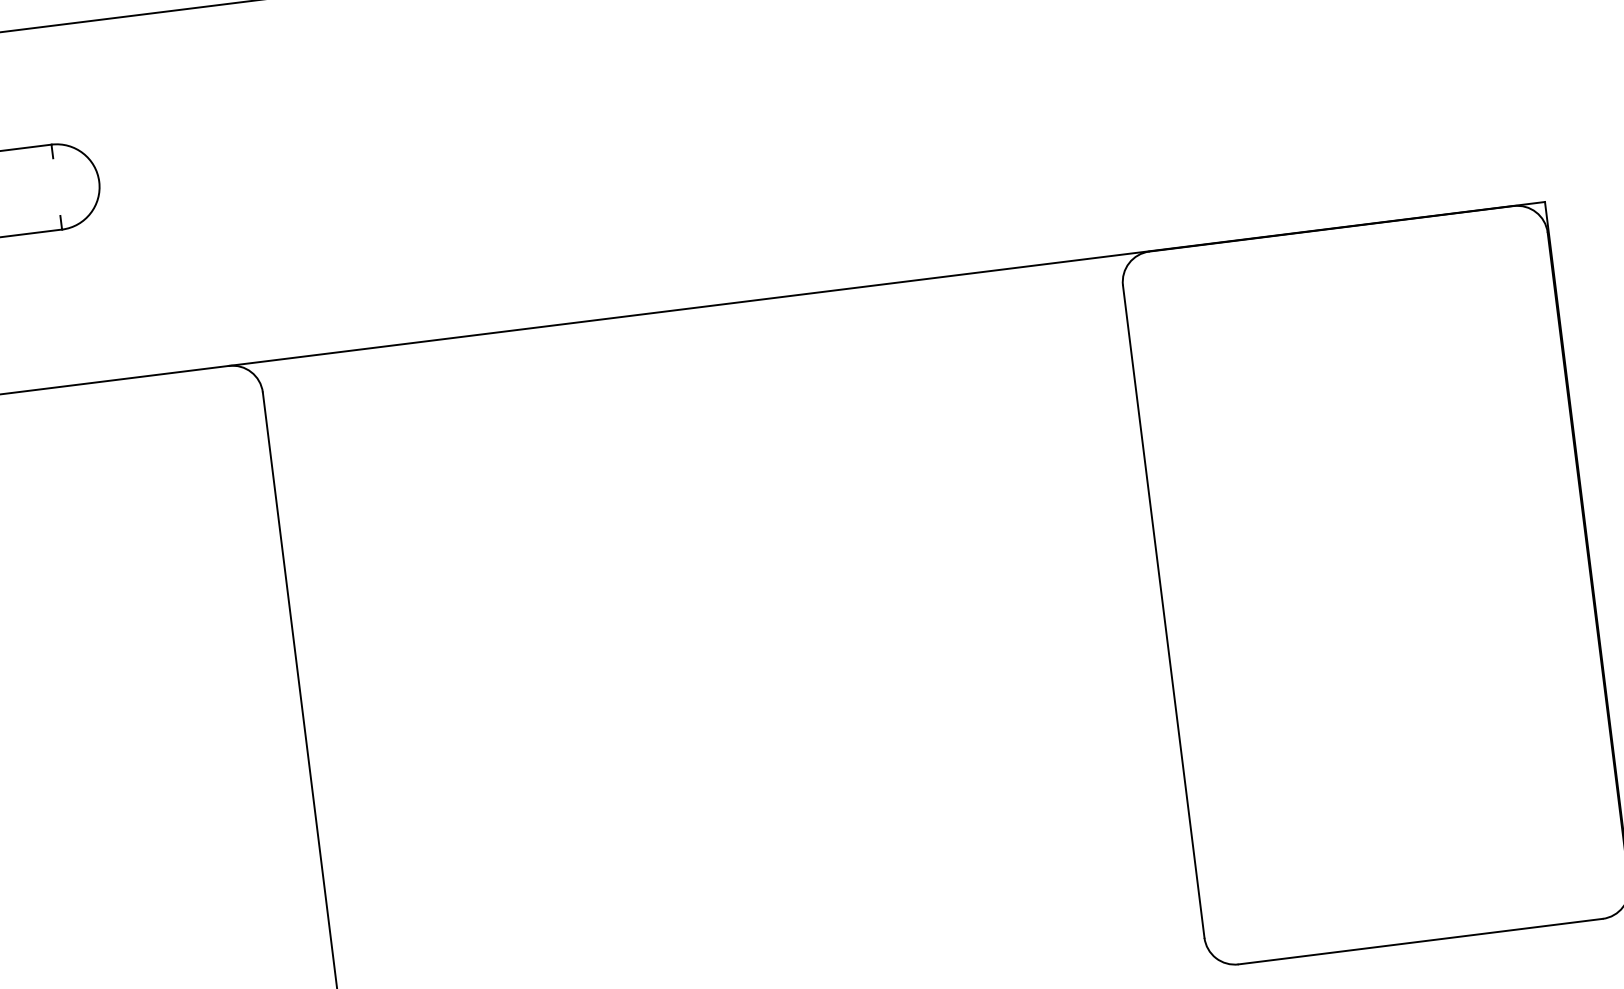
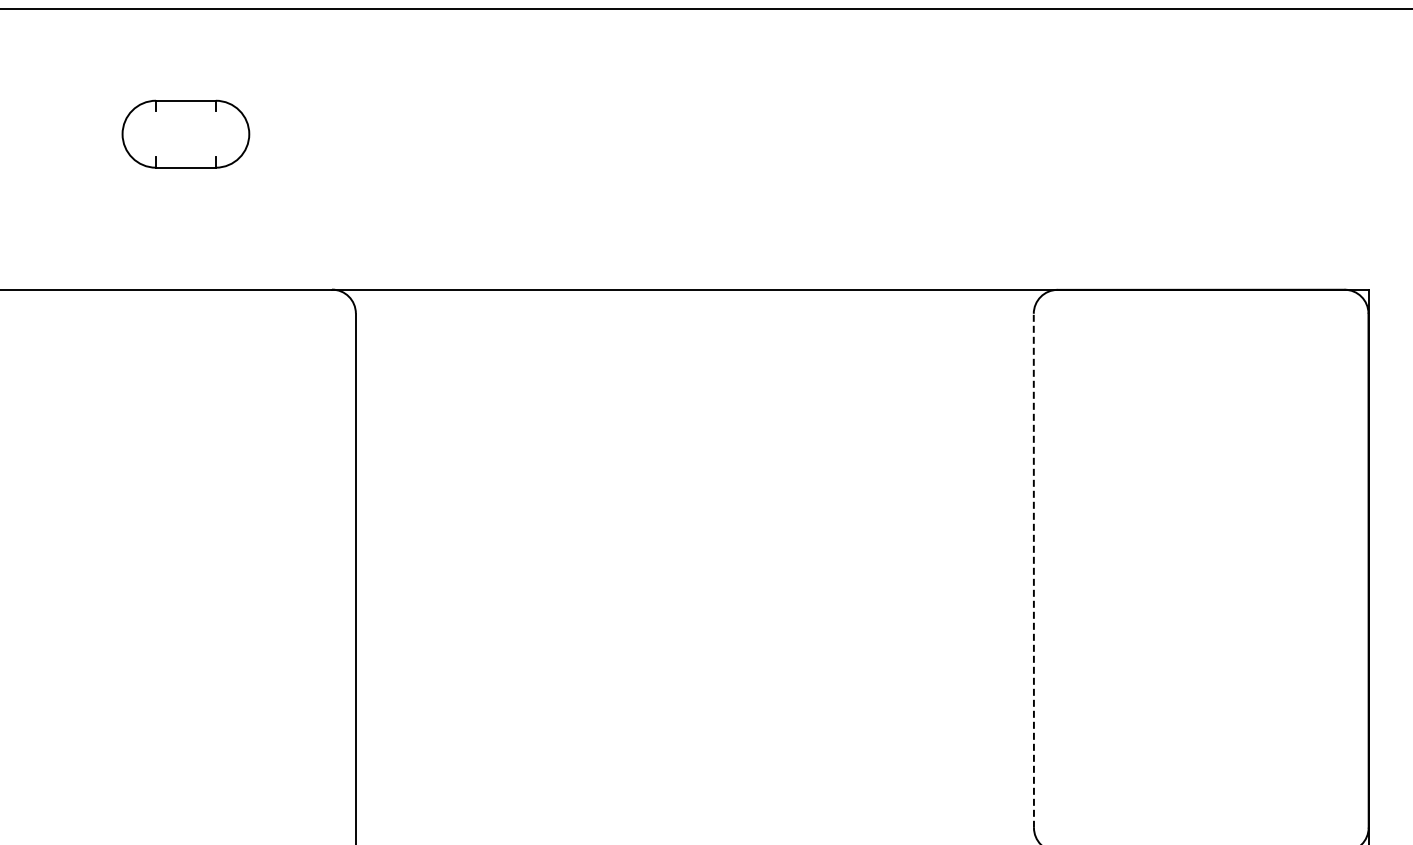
line: (1163, 611) -> (1033, 570), solid -> dashed

